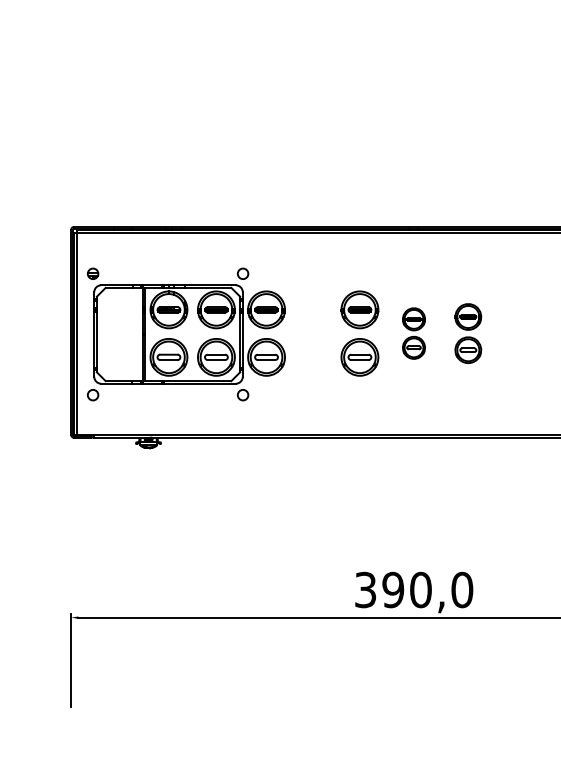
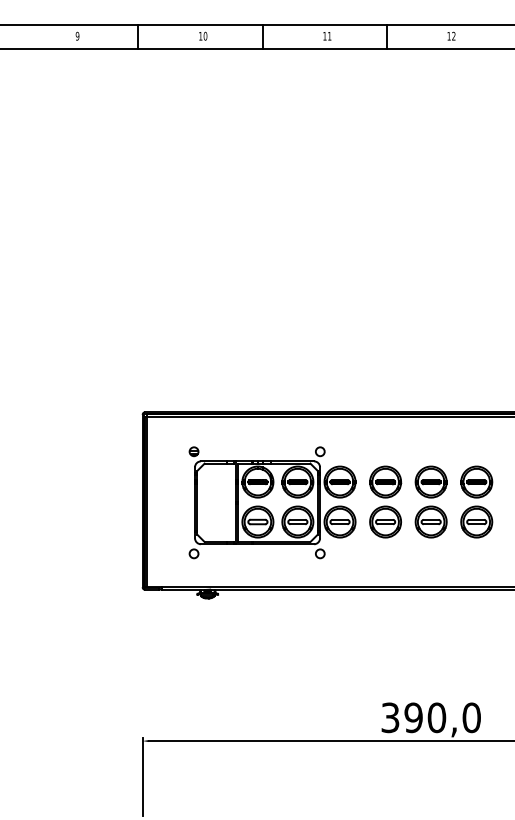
part: (413, 332) -> (430, 501), size x1.67
part: (467, 332) -> (476, 501), size x1.43
part: (186, 334) -> (272, 502), moved

